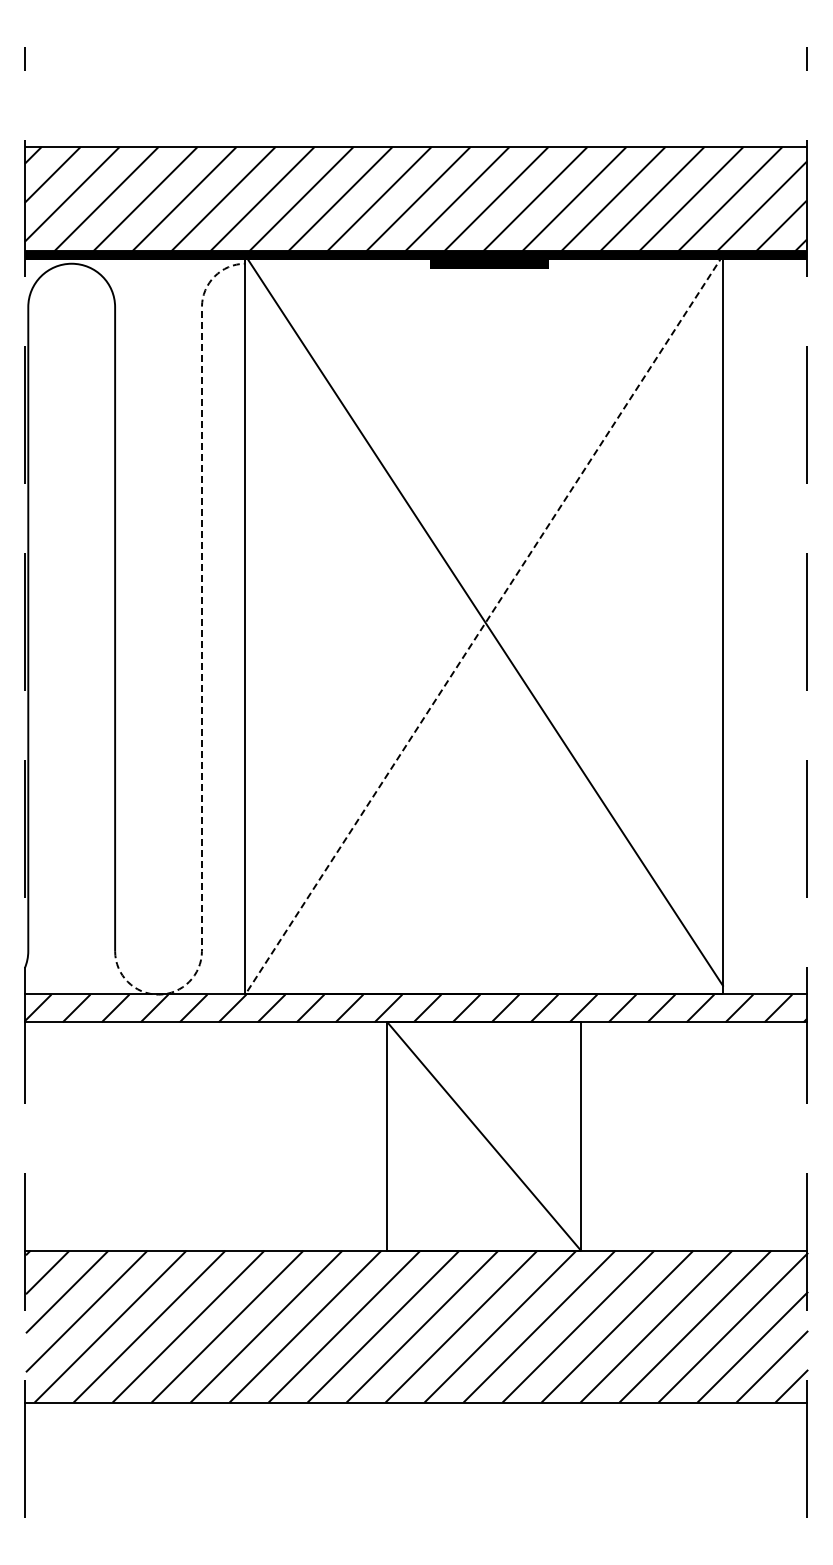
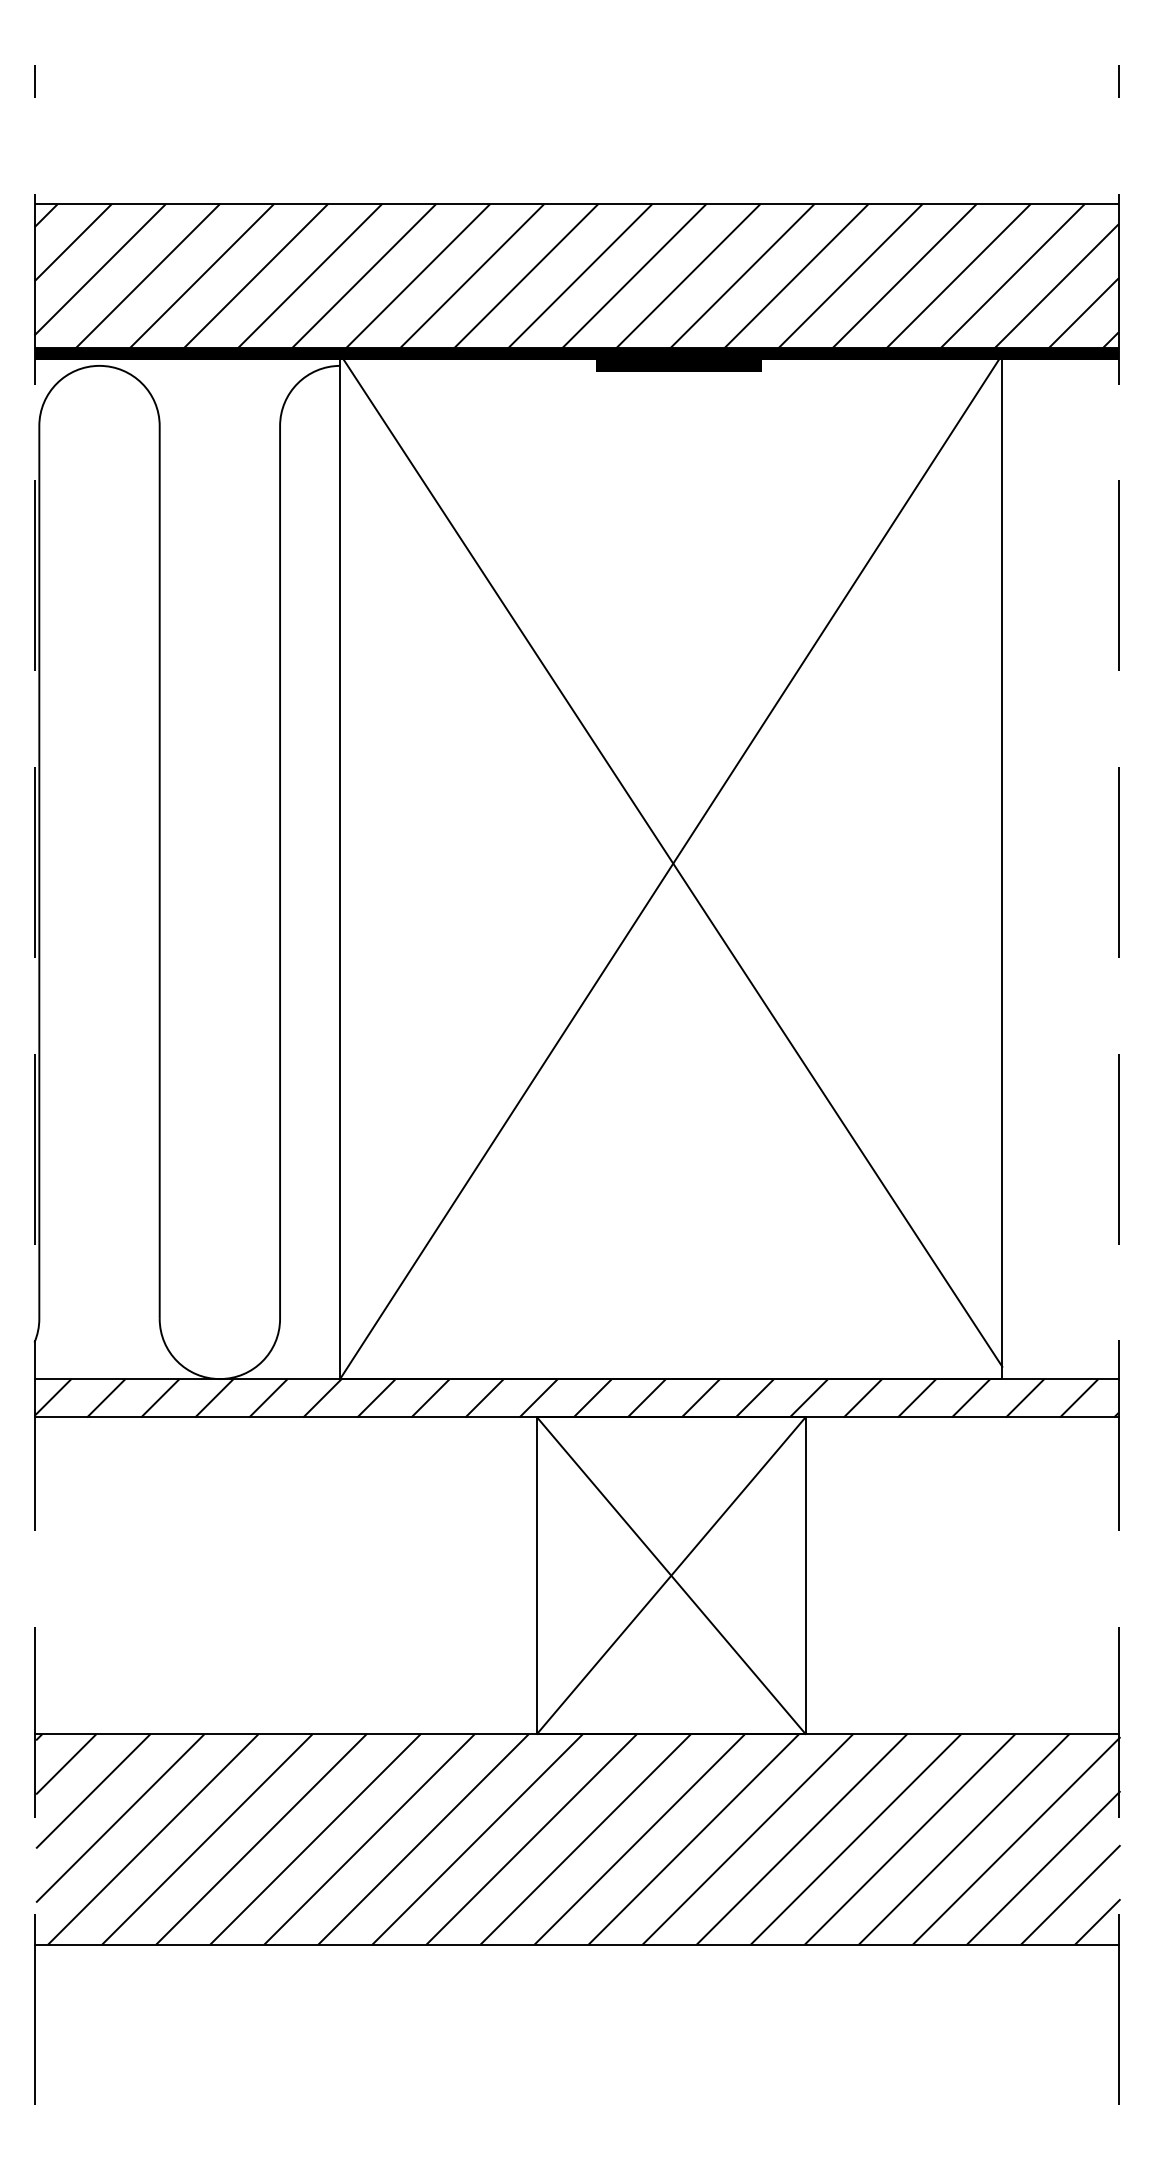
line: (484, 625) -> (671, 867), dashed -> solid
line: (201, 676) -> (279, 938), dashed -> solid
line: (484, 1136) -> (671, 1575), added

